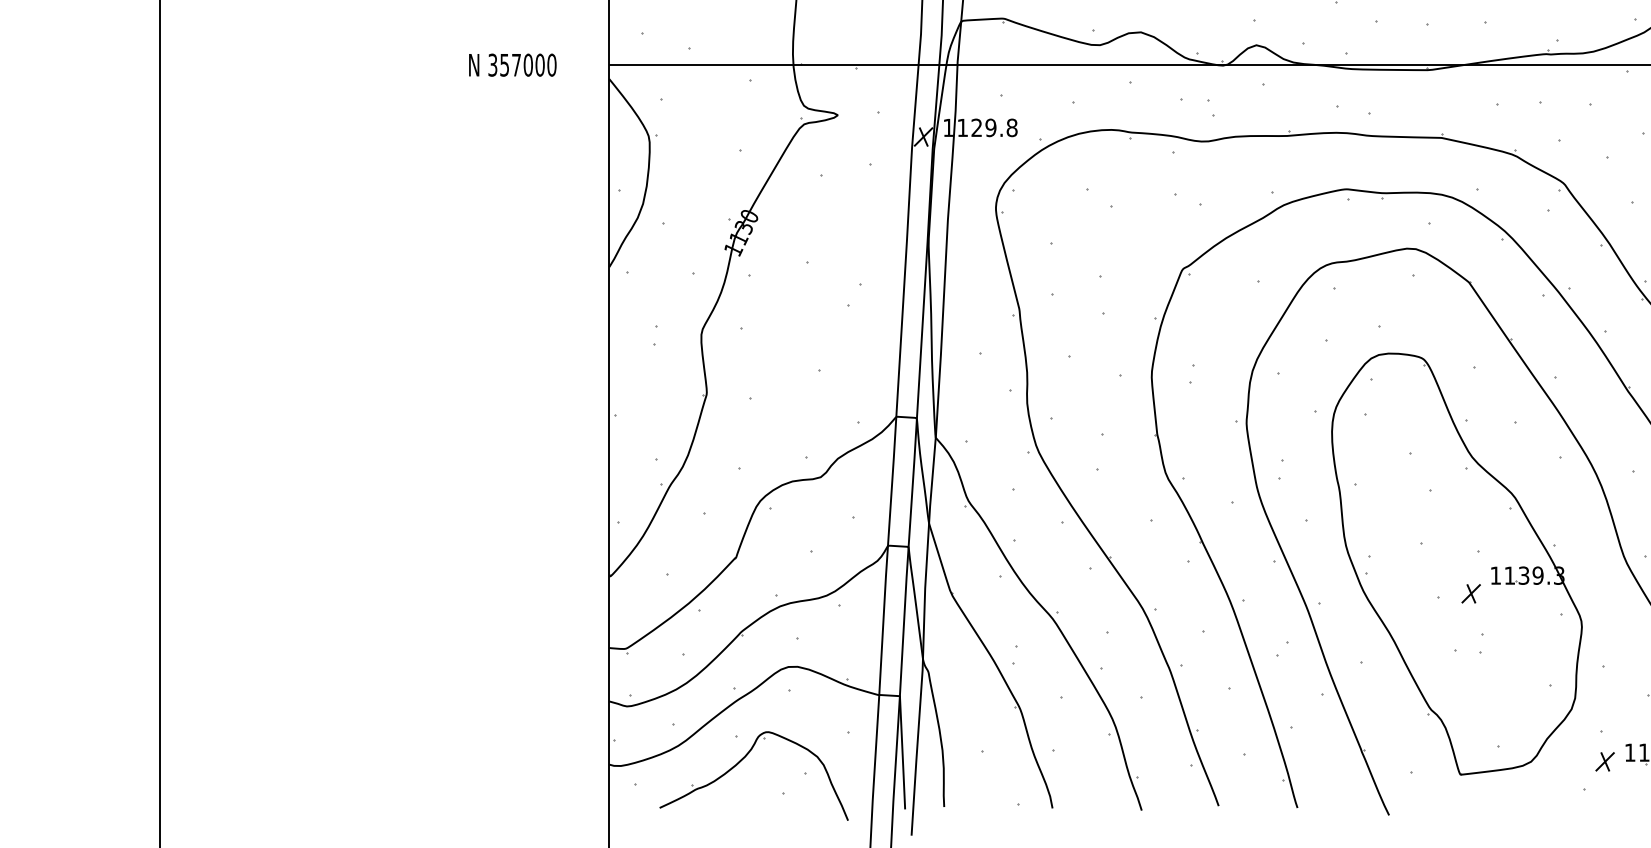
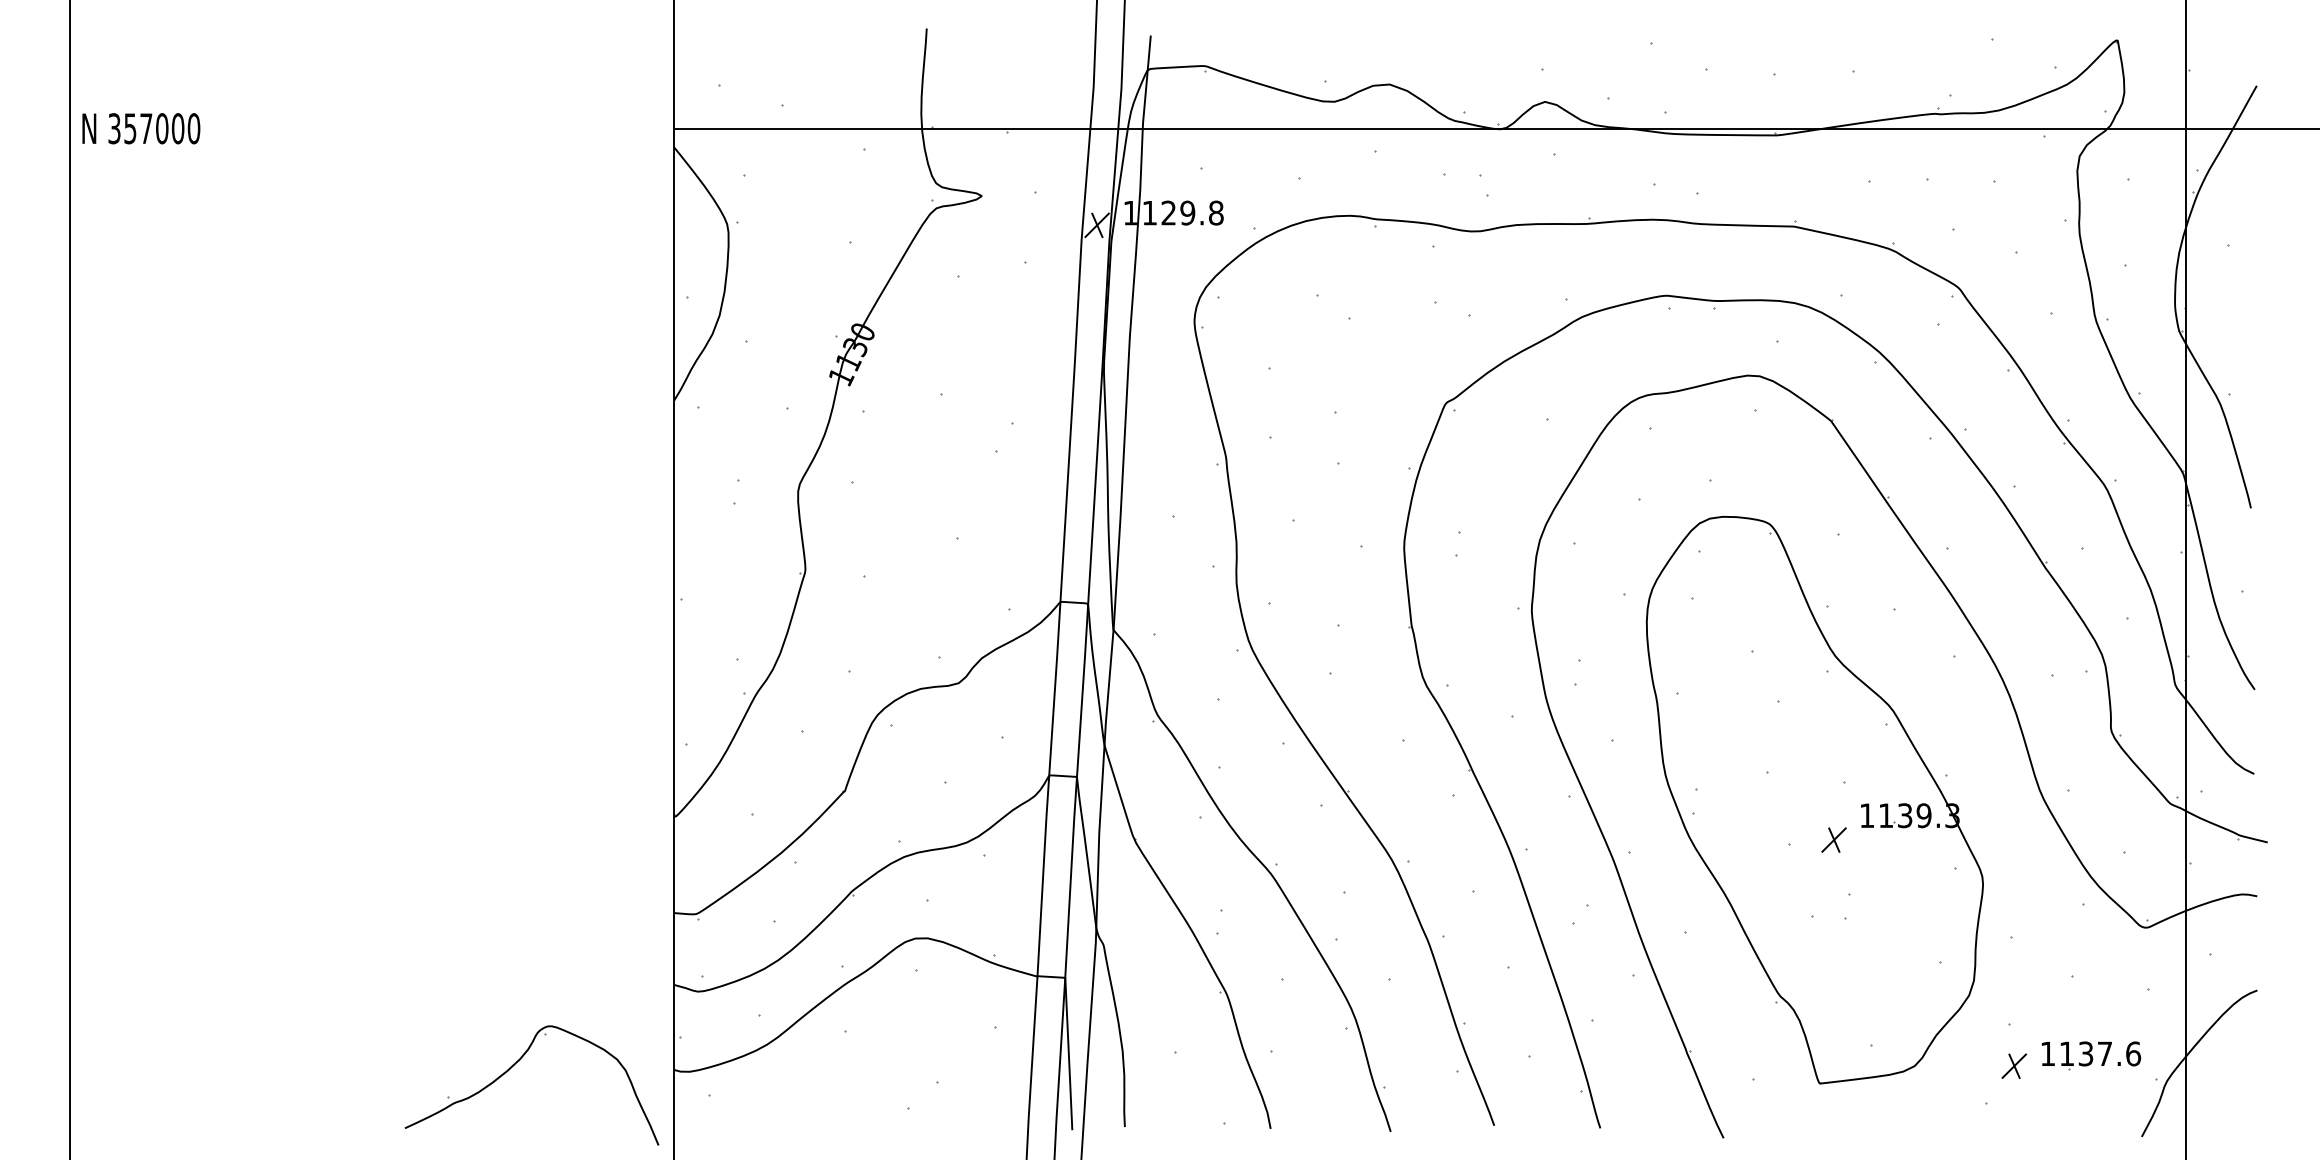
text: (512, 65) -> (141, 128), moved
part: (740, 762) -> (513, 1066), moved

